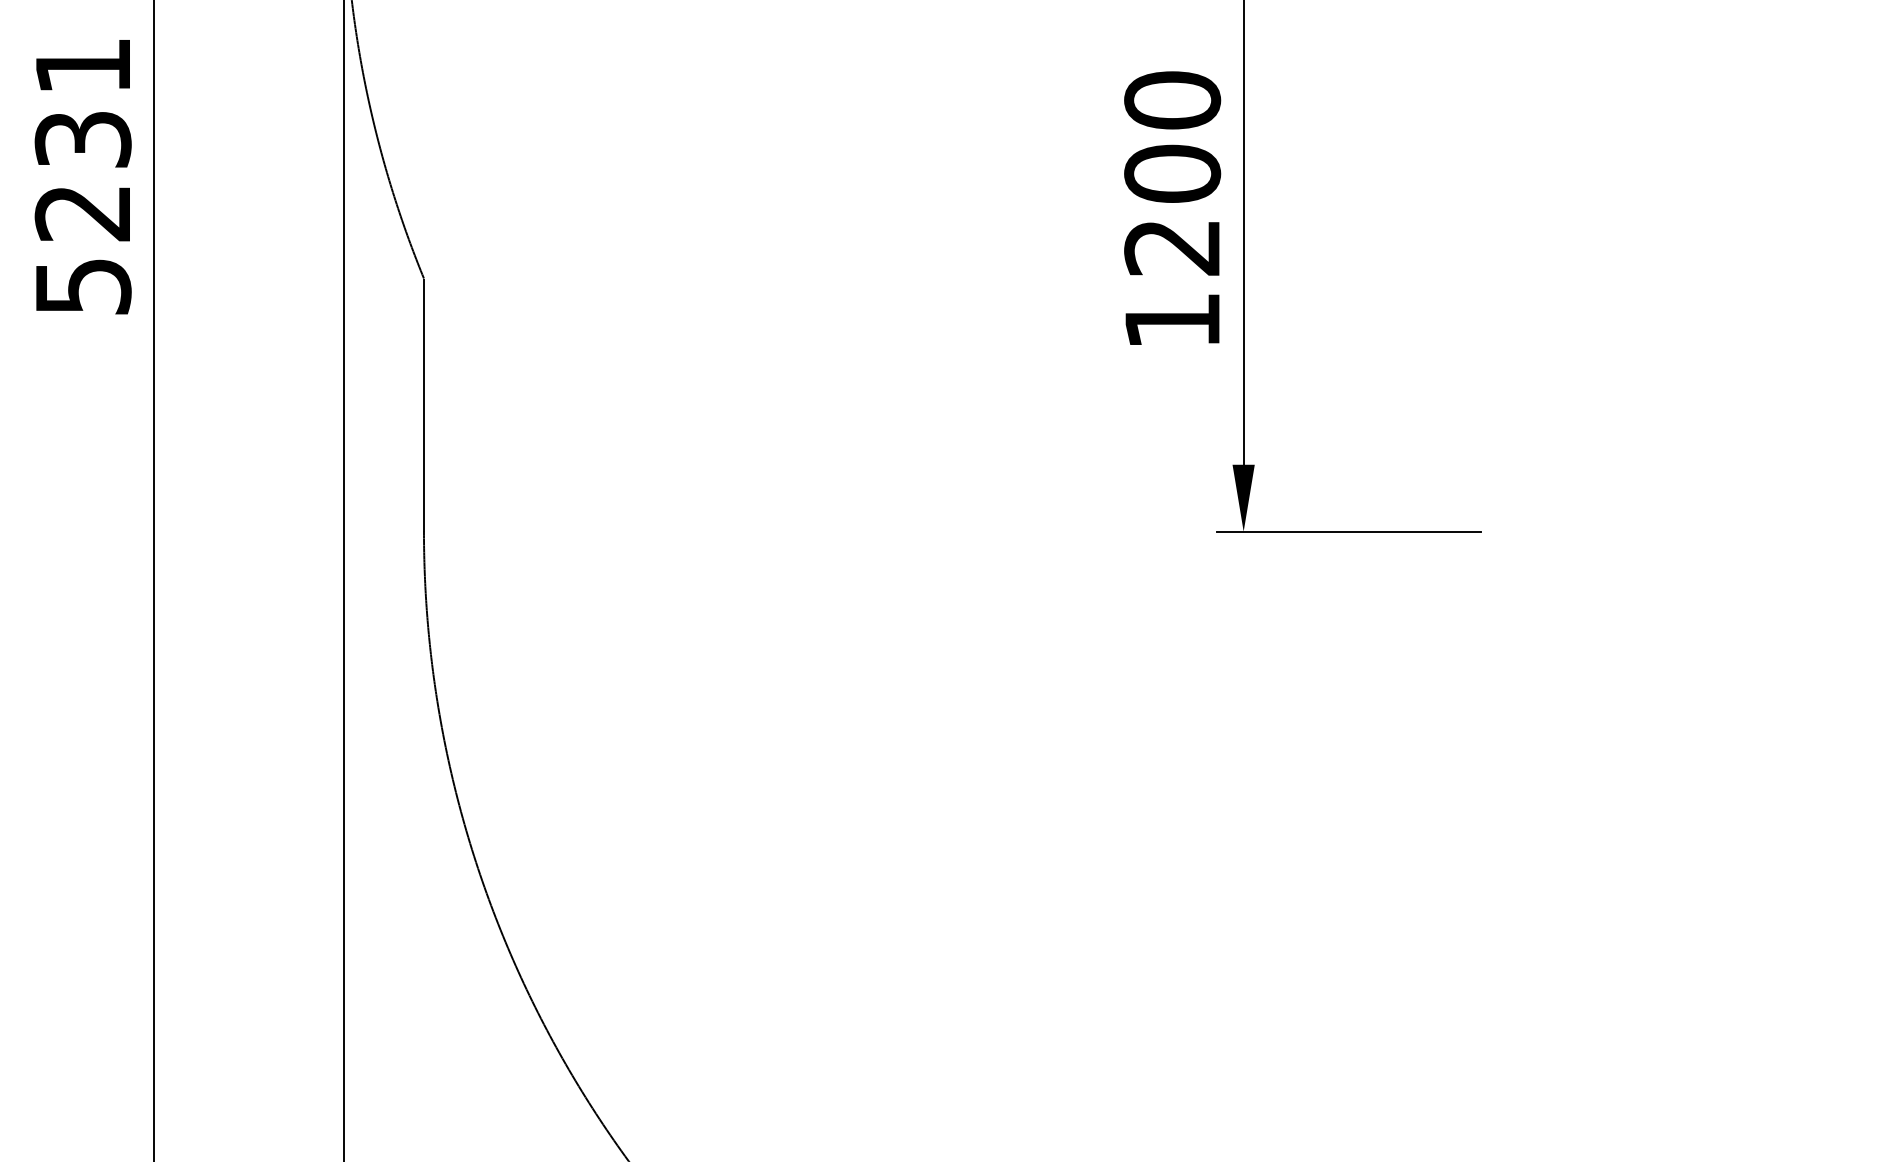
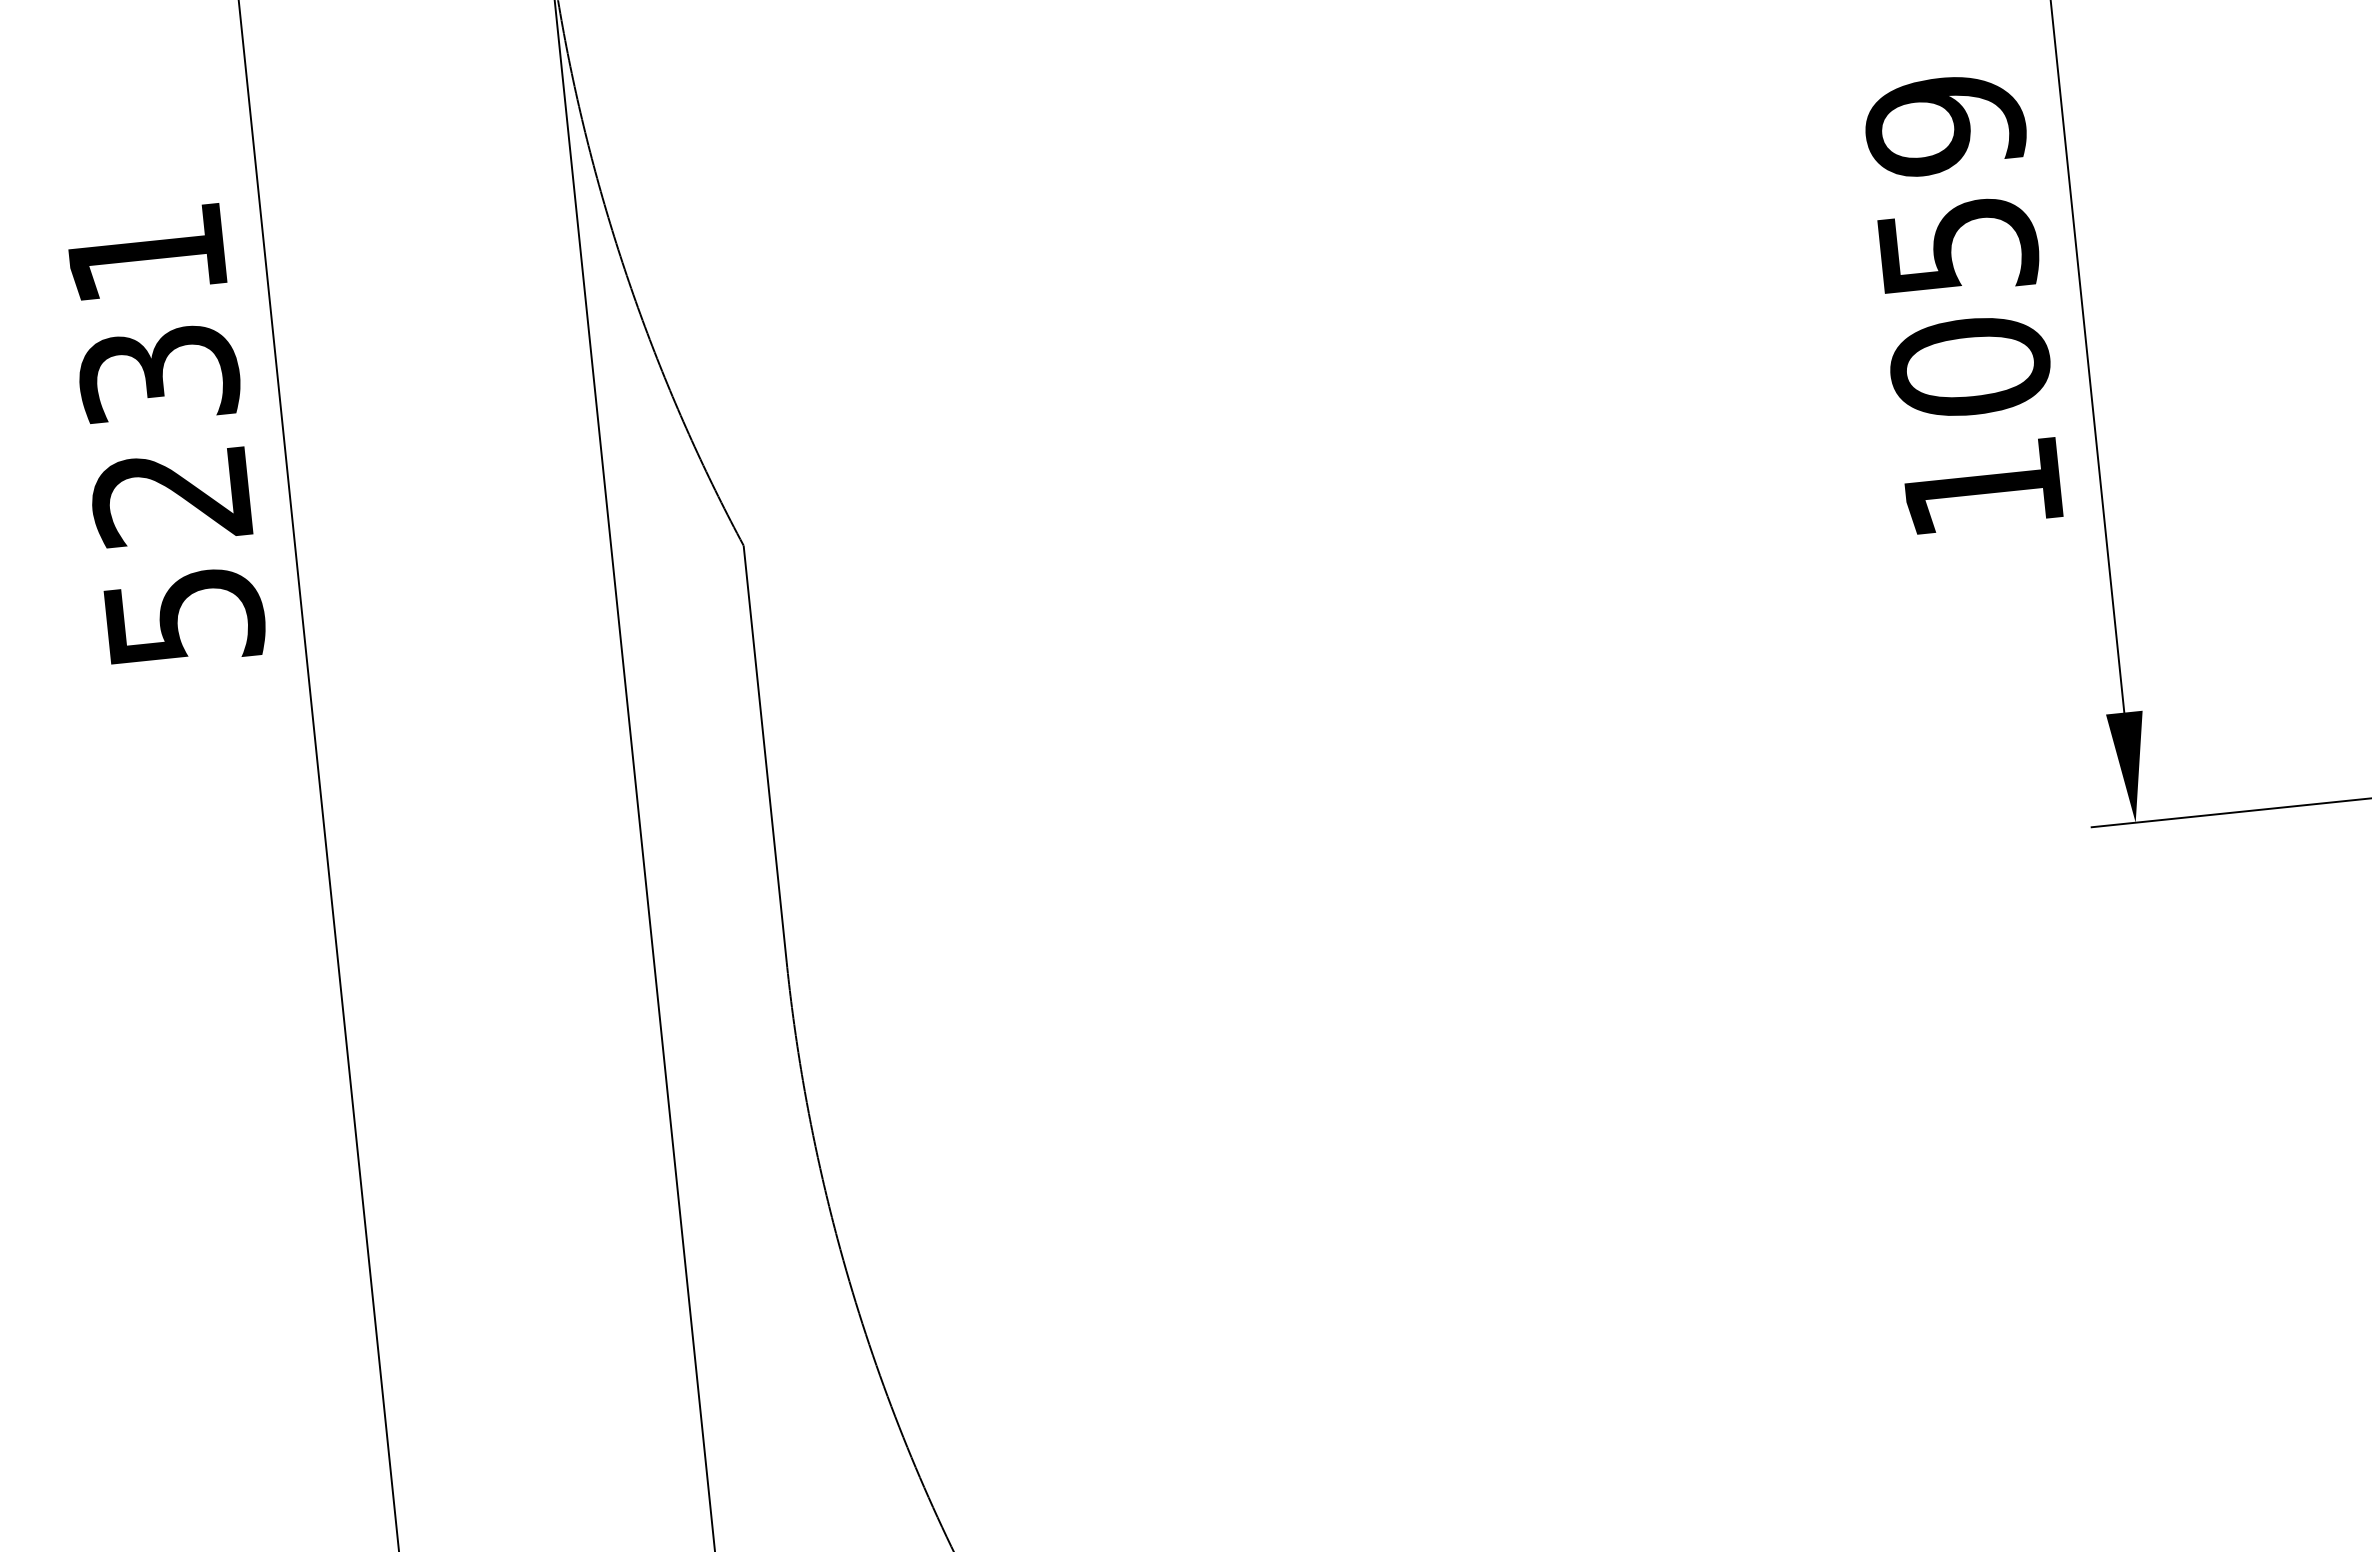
text: (1172, 173) -> (1957, 245), 1200 -> 1059

